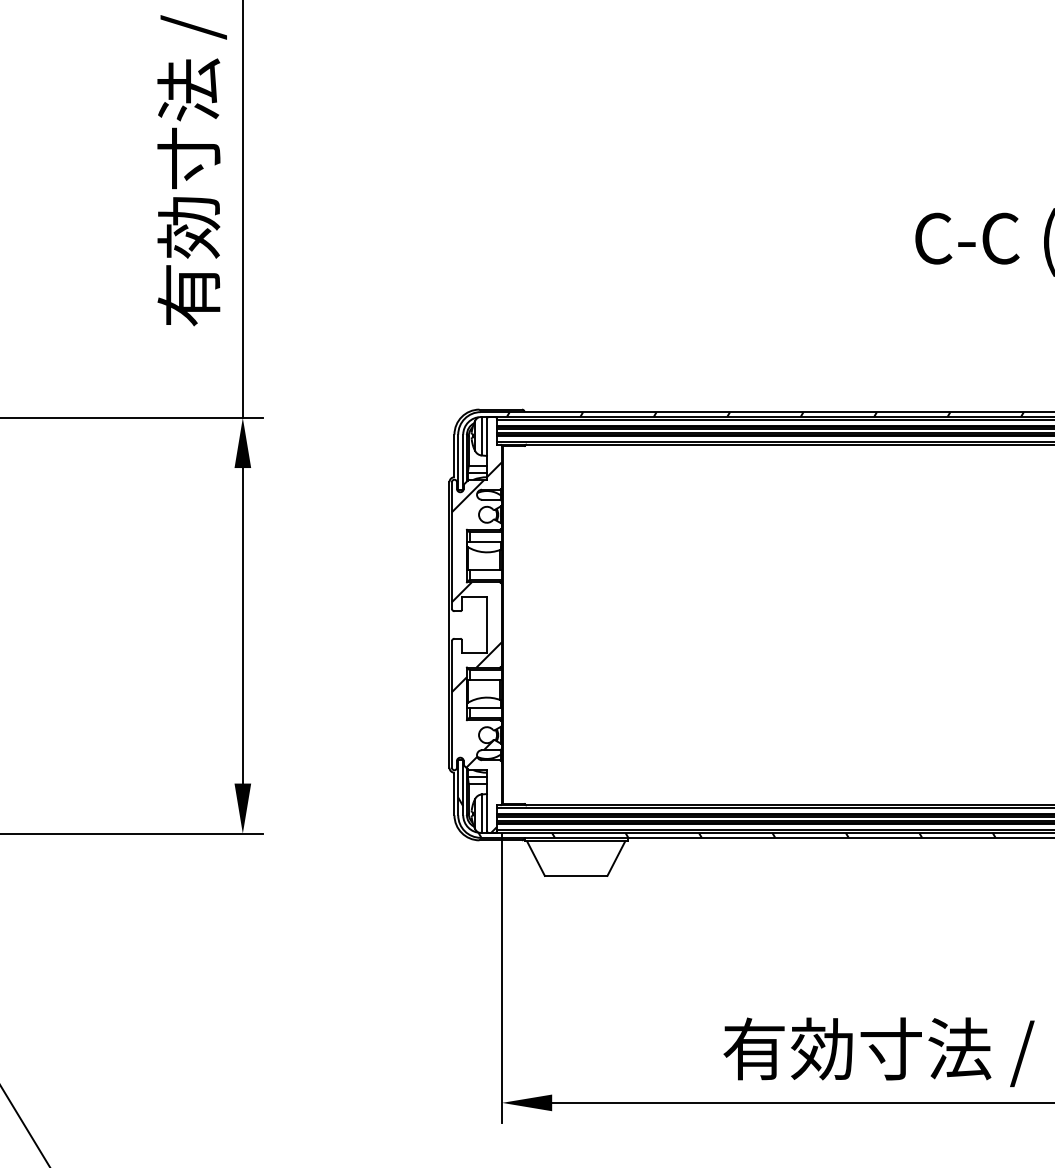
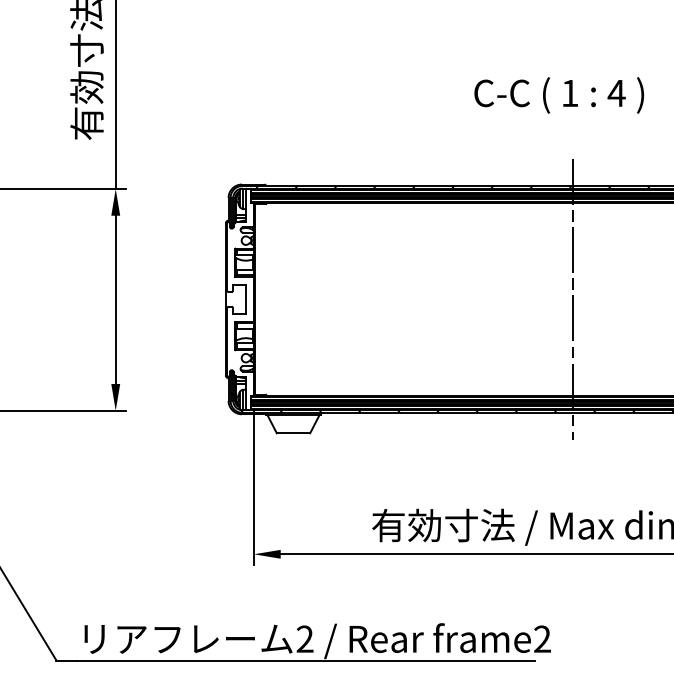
hatch: (476, 647) -> (240, 311), removed

